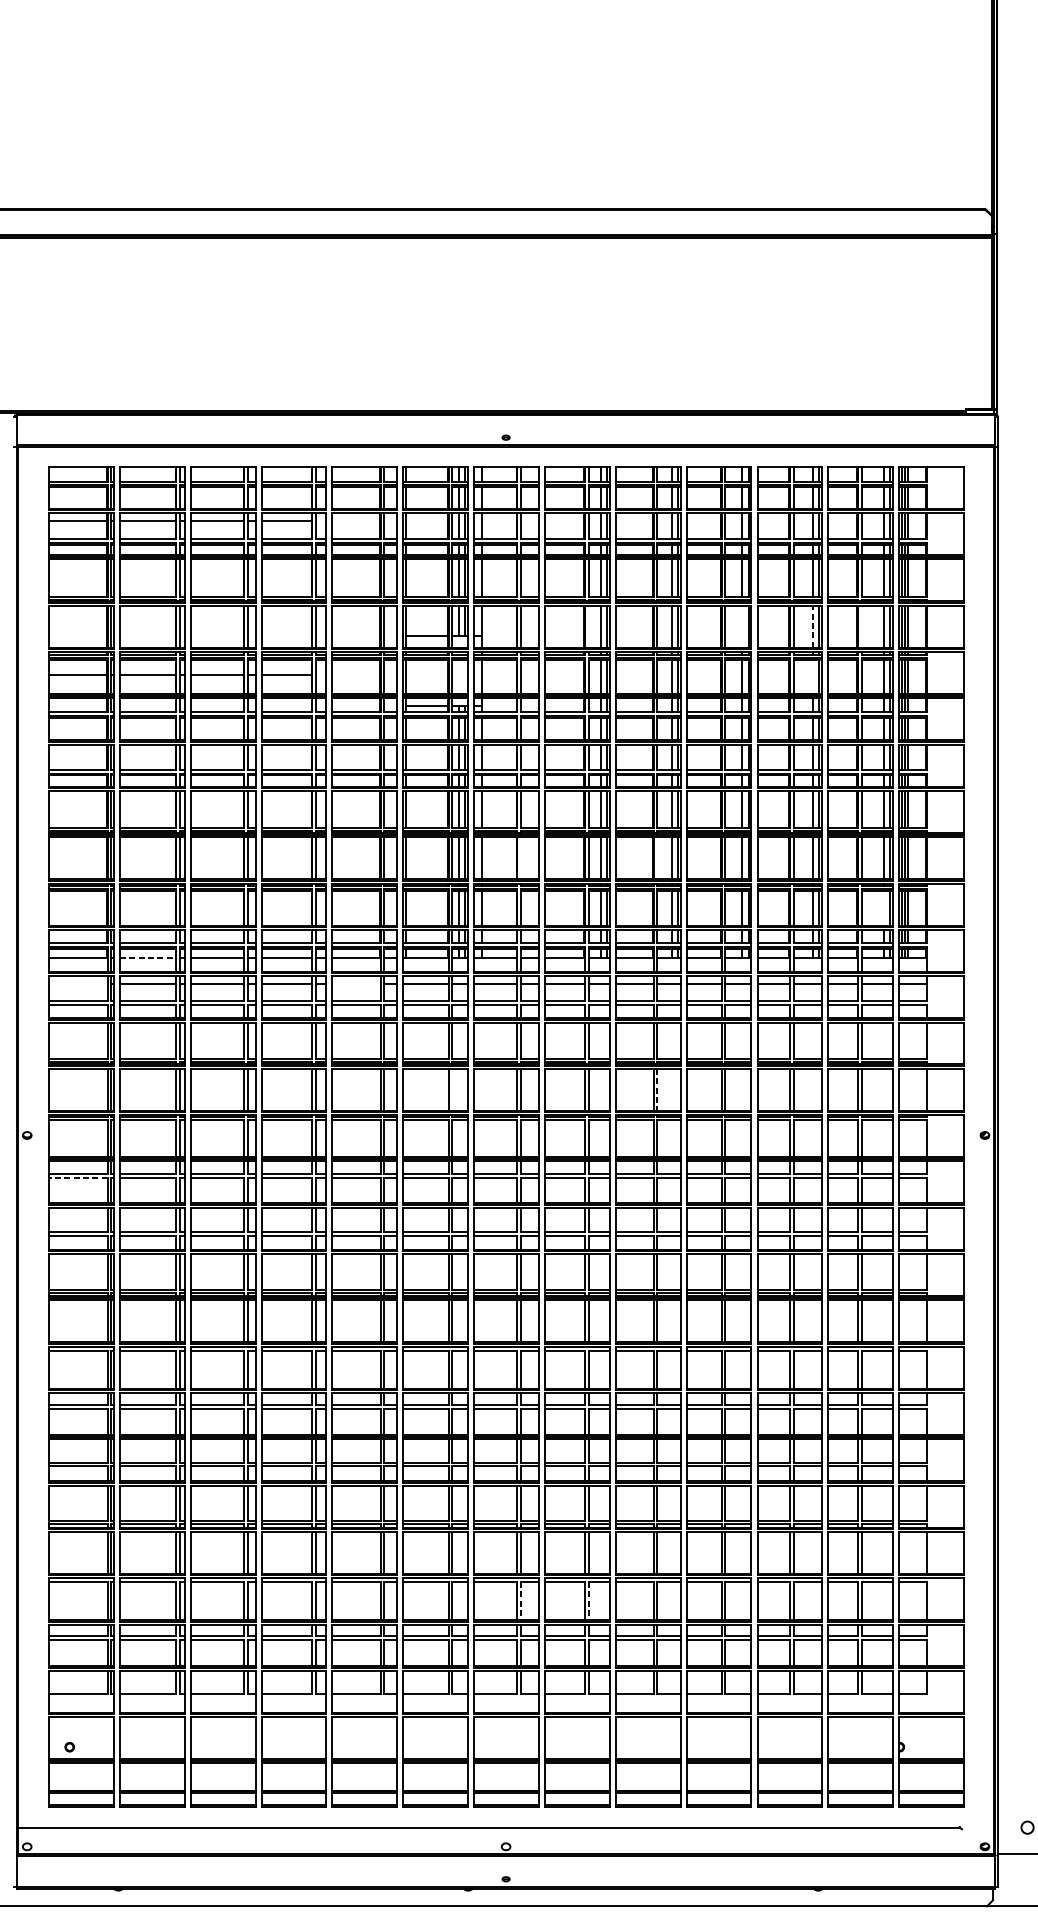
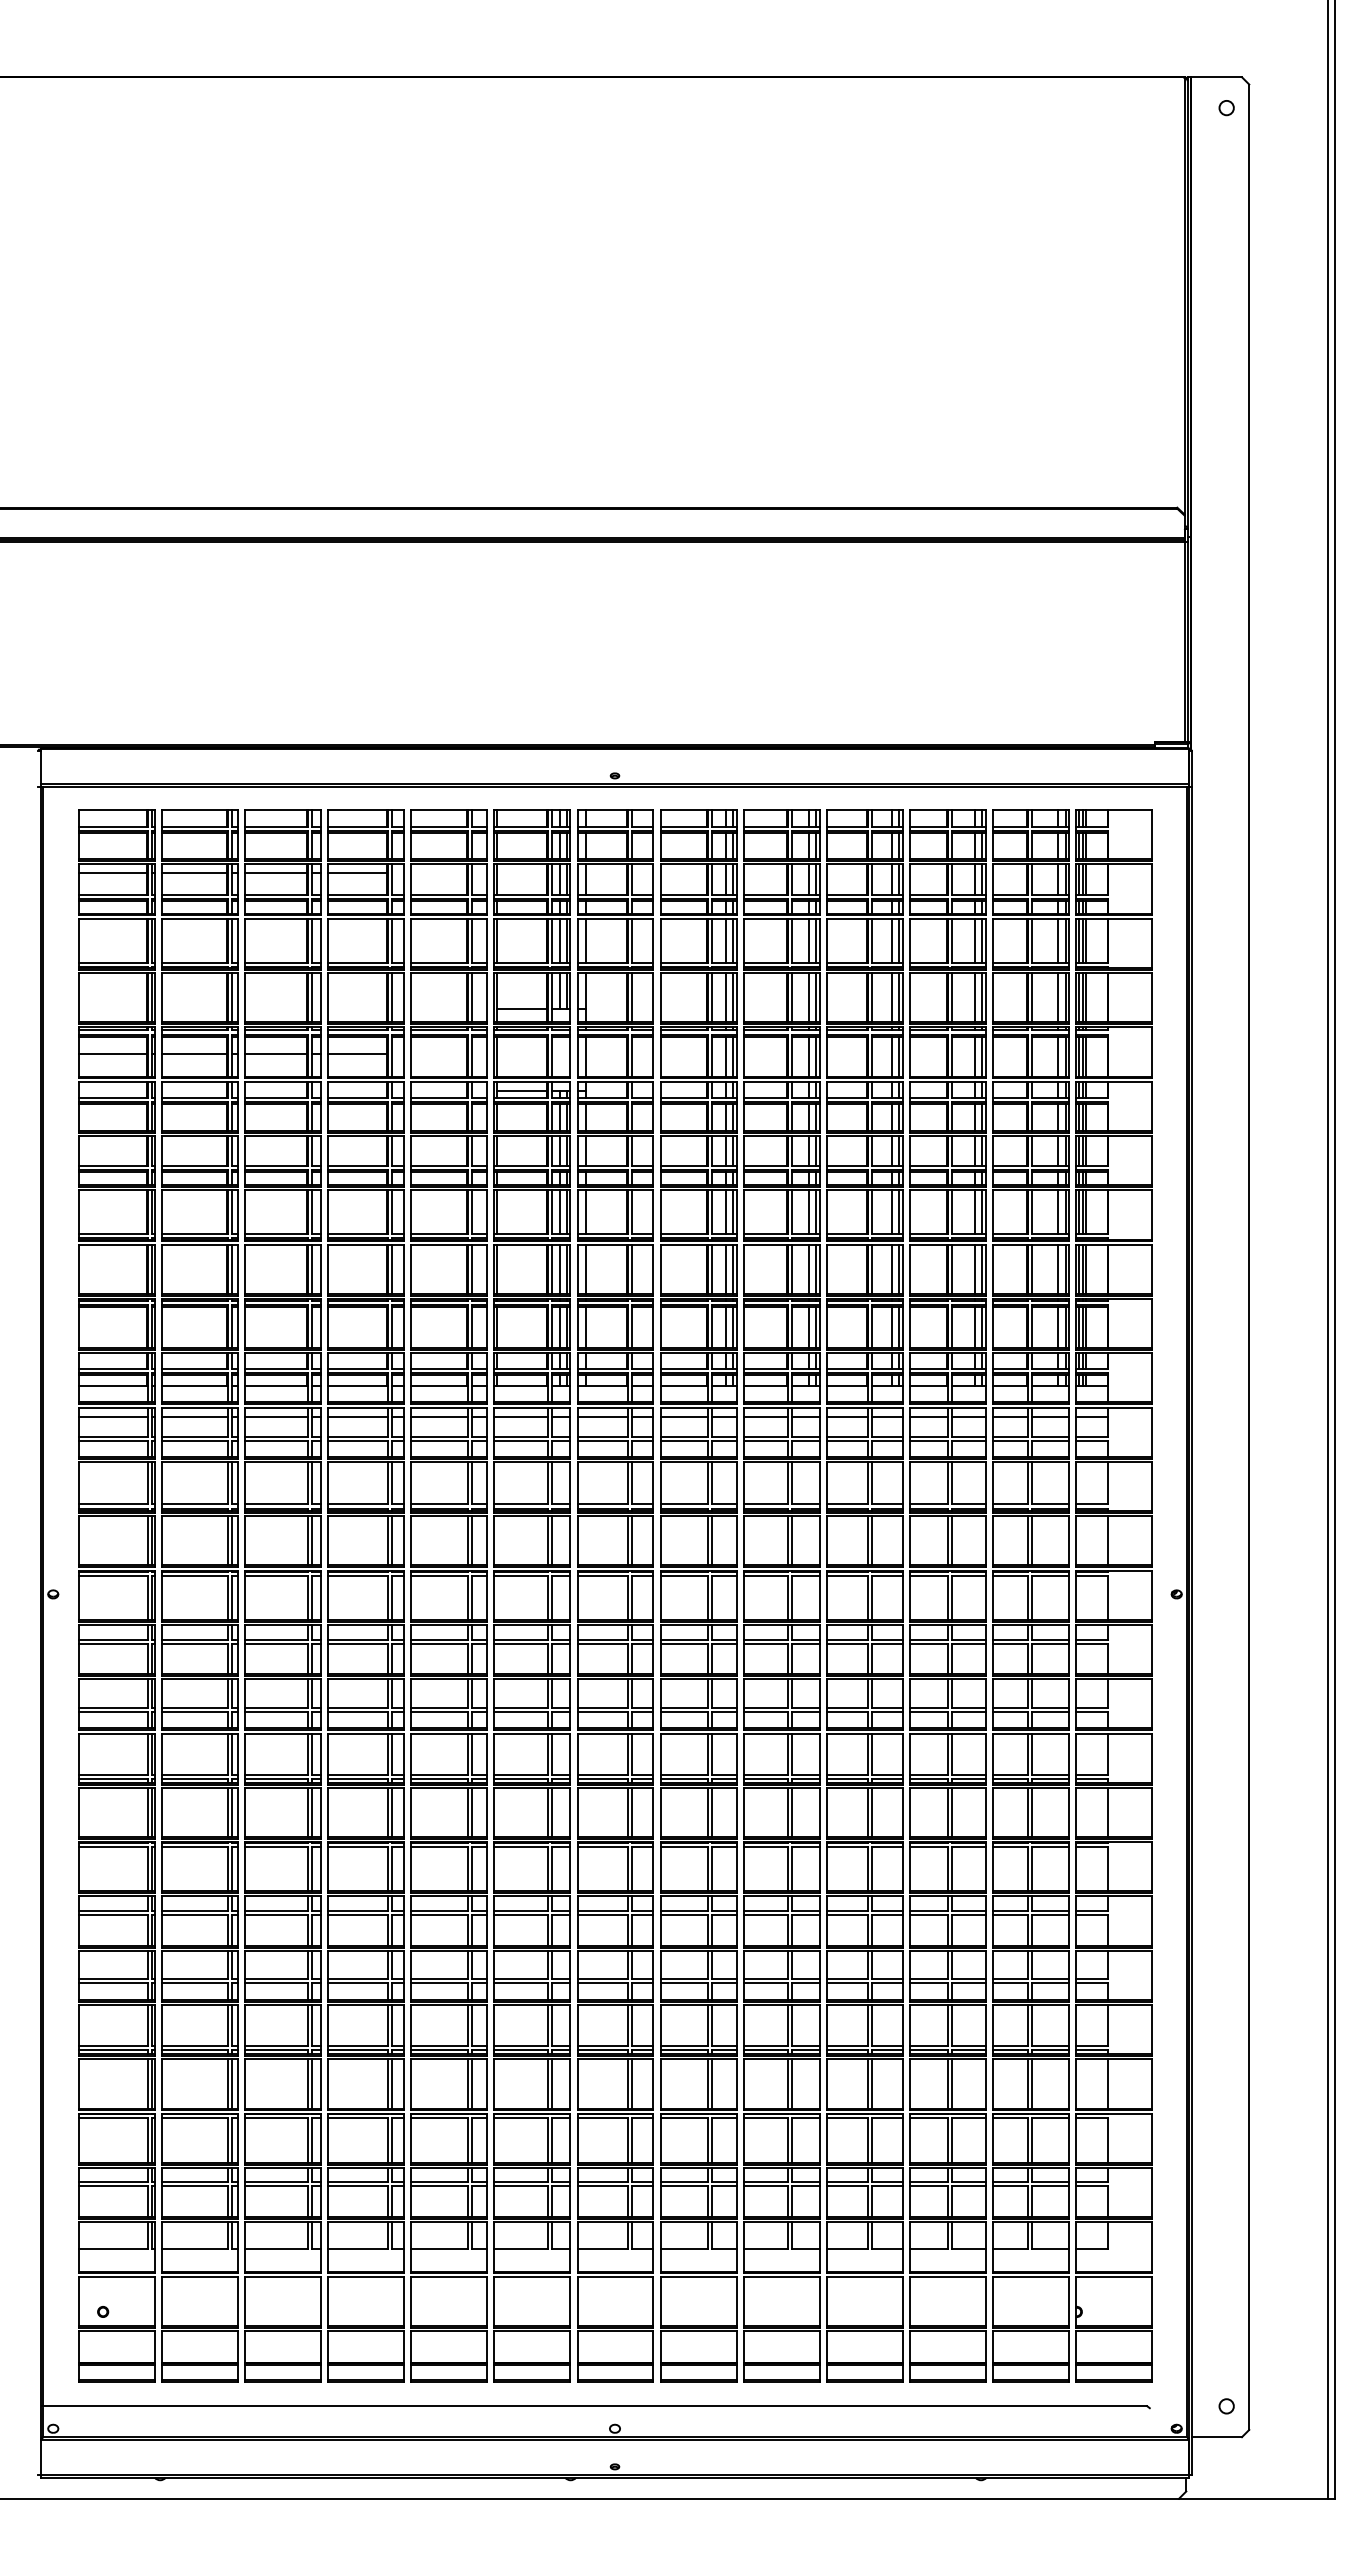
line: (589, 626) -> (712, 997), added
line: (742, 626) -> (892, 997), added
line: (813, 626) -> (975, 997), dashed -> solid
line: (862, 626) -> (1032, 997), added
line: (813, 676) -> (975, 1056), added
line: (521, 857) -> (632, 1268), added
line: (657, 857) -> (792, 1268), added
line: (884, 907) -> (1058, 1327), added
line: (147, 958) -> (194, 1386), dashed -> solid
line: (77, 984) -> (112, 1417), added
line: (356, 984) -> (439, 1417), added
line: (452, 1089) -> (552, 1540), added
line: (657, 1089) -> (792, 1540), dashed -> solid
line: (77, 1178) -> (112, 1644), dashed -> solid
line: (521, 1601) -> (632, 2141), dashed -> solid
line: (589, 1601) -> (712, 2141), dashed -> solid

